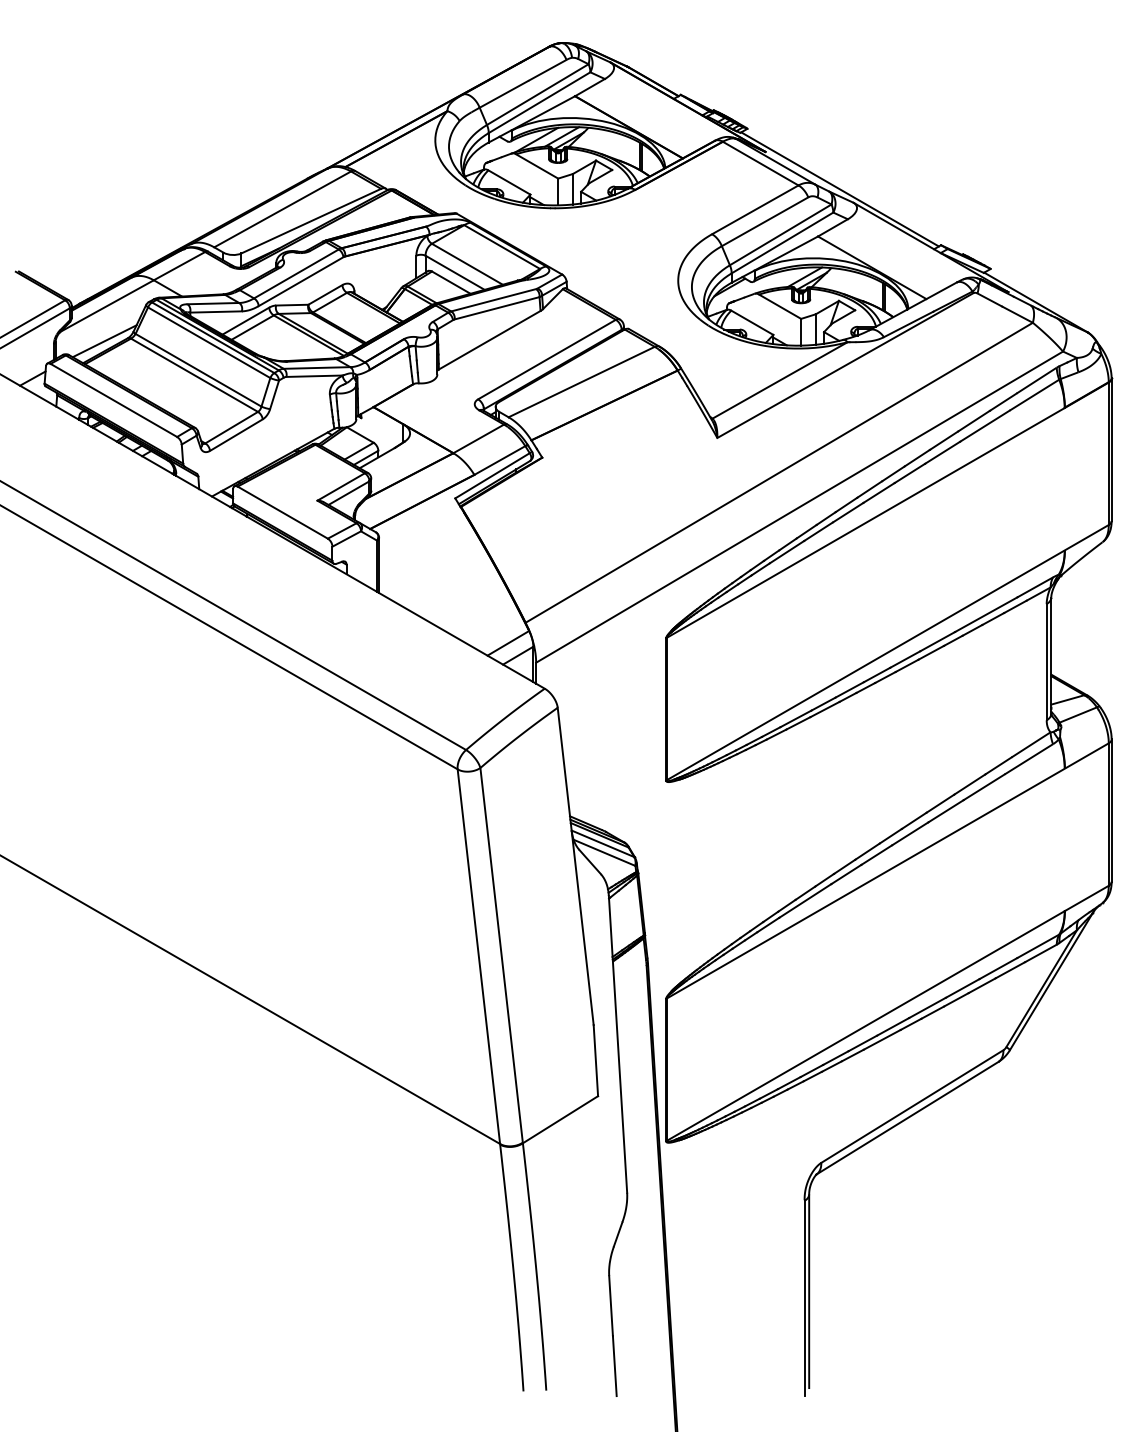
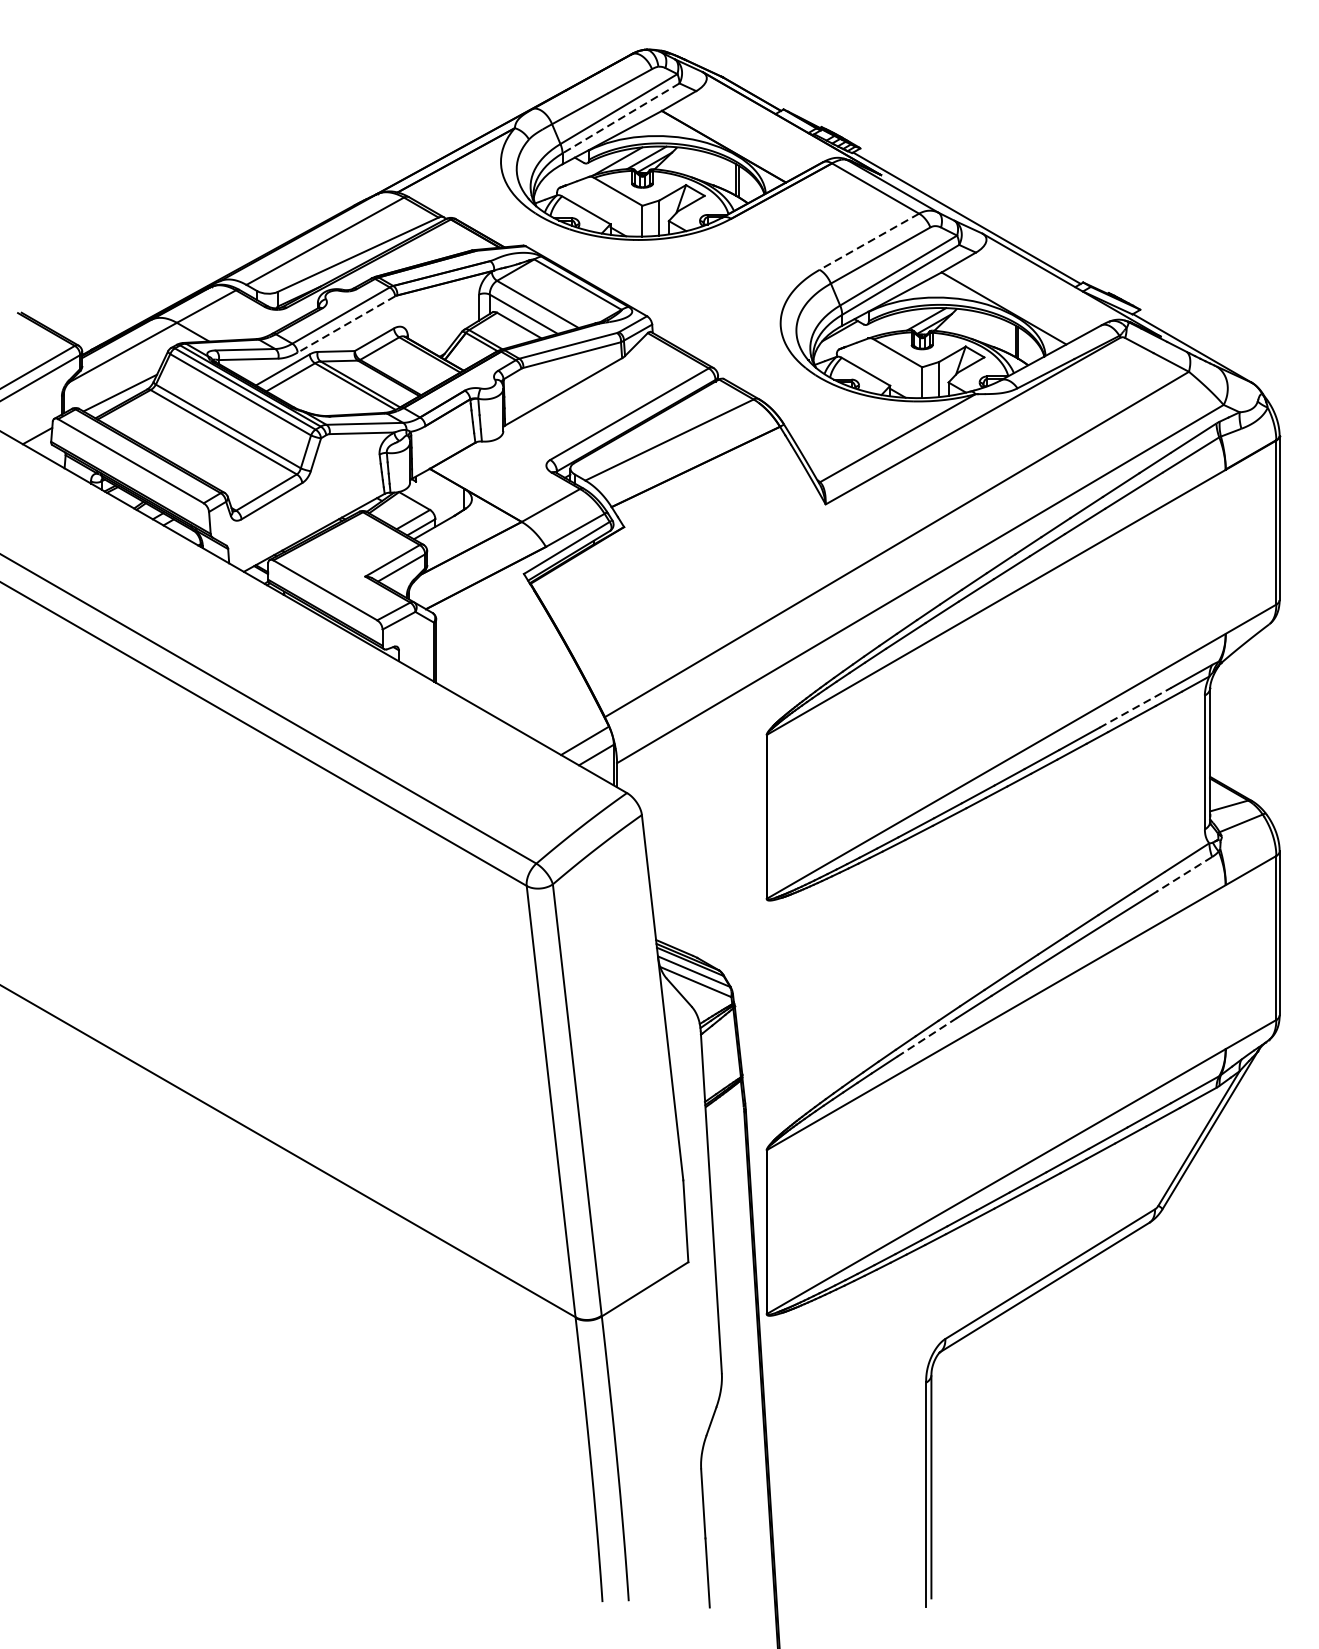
line: (539, 102) -> (620, 118), solid -> dashed
line: (755, 209) -> (869, 241), solid -> dashed
line: (301, 281) -> (346, 324), solid -> dashed
line: (986, 614) -> (1135, 707), solid -> dashed
line: (1029, 759) -> (1185, 874), solid -> dashed
line: (804, 901) -> (926, 1038), solid -> dashed

